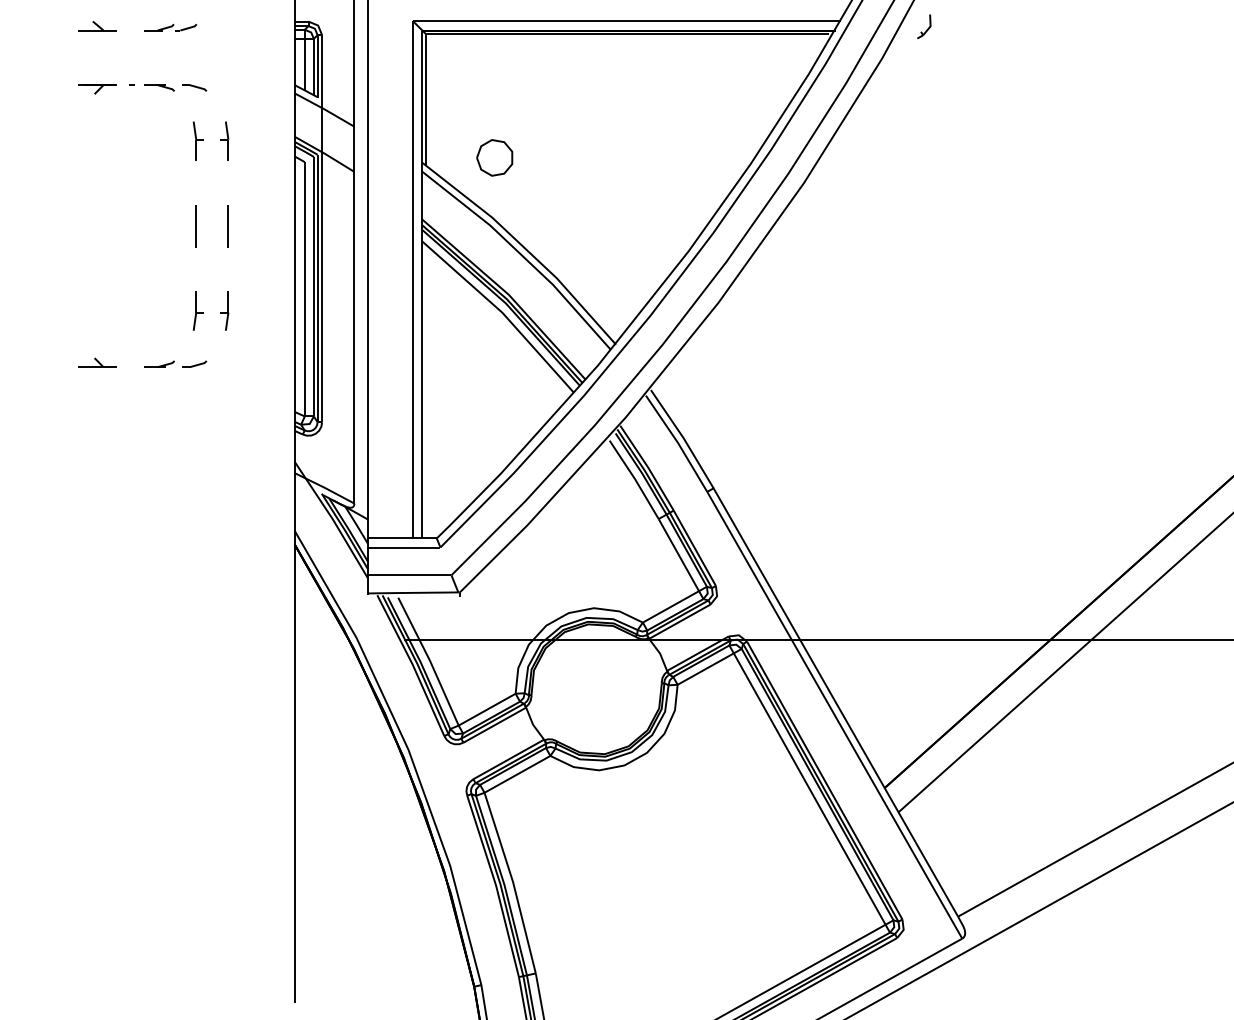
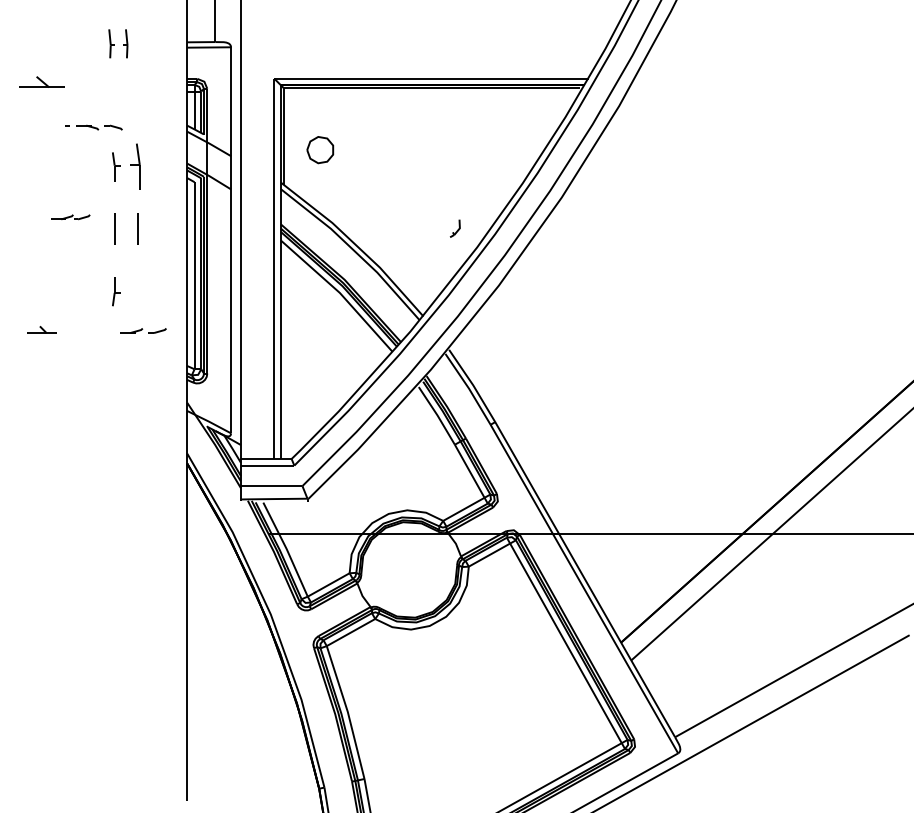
part: (96, 25) -> (41, 81), size x1.6
part: (923, 26) -> (454, 228), moved
part: (170, 27) -> (70, 217), moved
part: (96, 89) -> (41, 128), removed
part: (224, 140) -> (135, 166), size x1.6
part: (495, 158) -> (320, 150), moved
part: (224, 310) -> (135, 291), removed
part: (175, 363) -> (143, 330), moved

